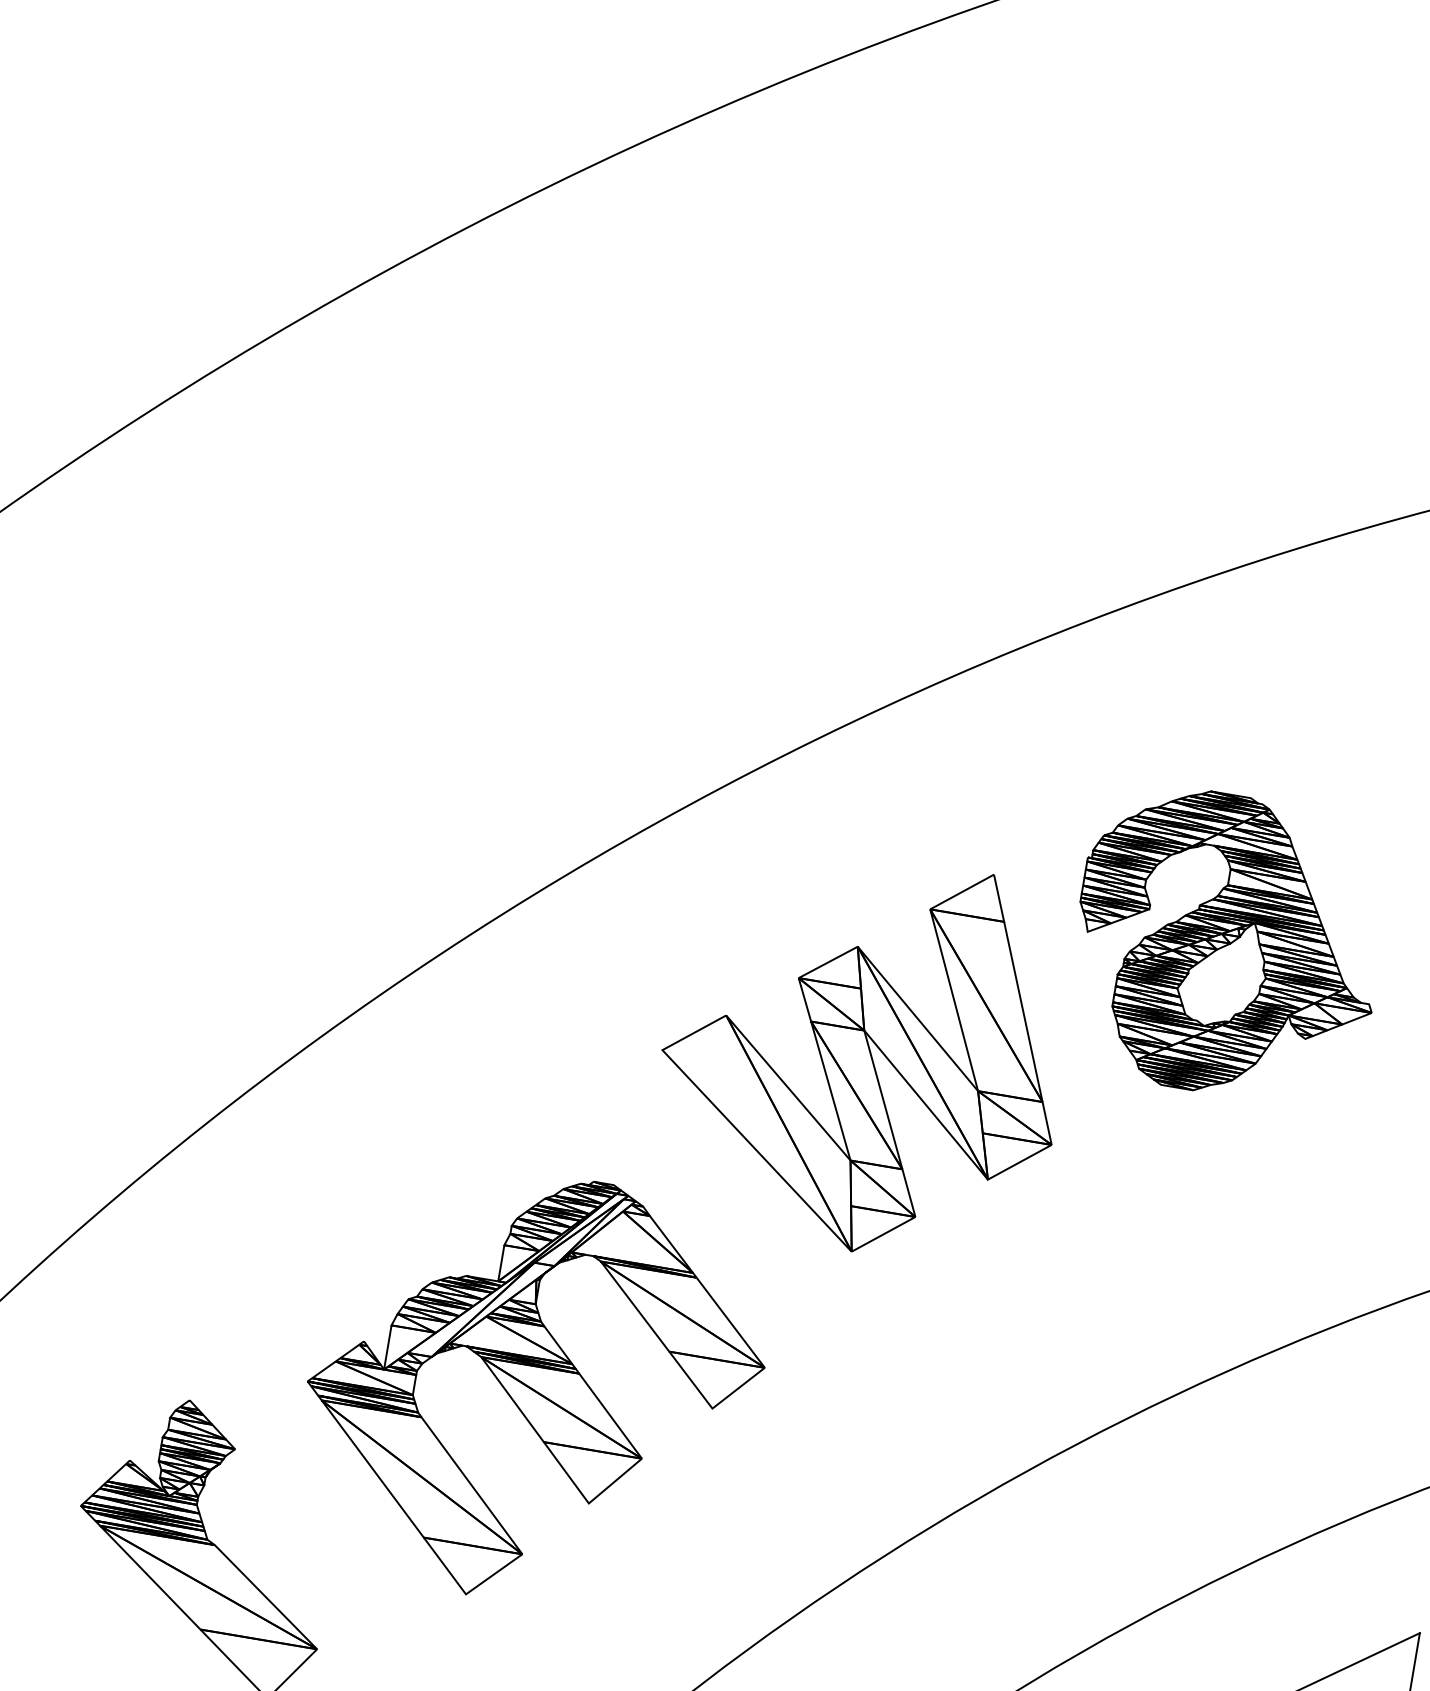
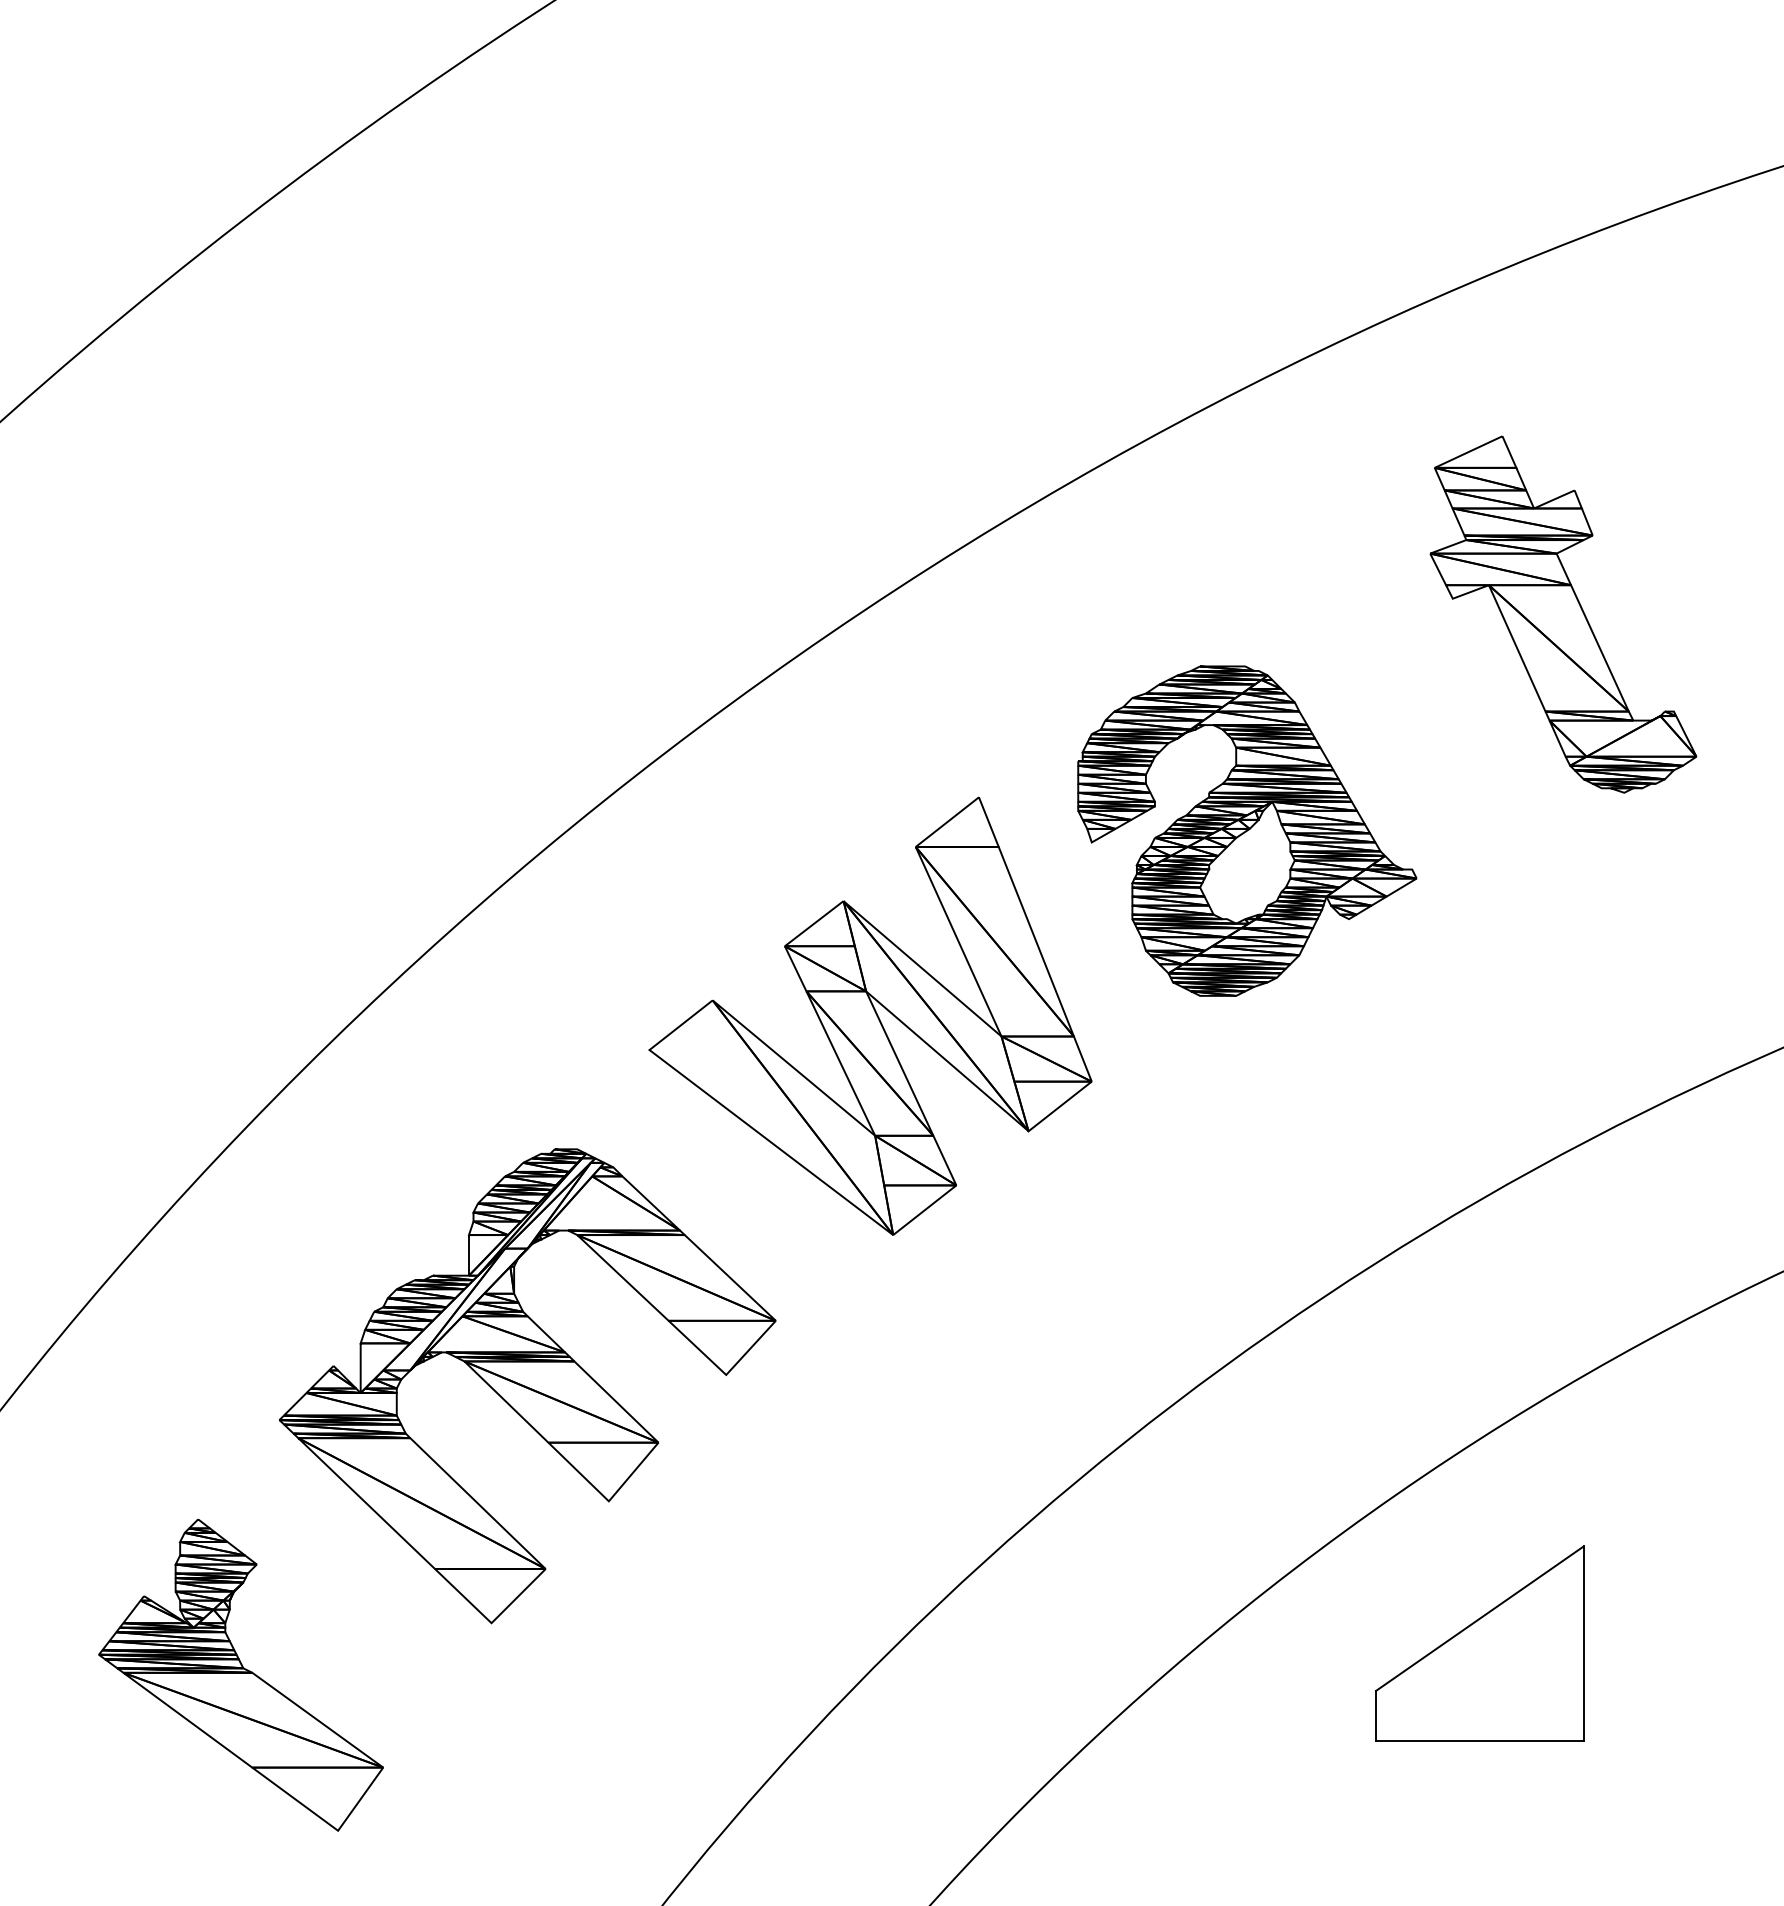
part: (533, 1388) -> (527, 1386), moved

